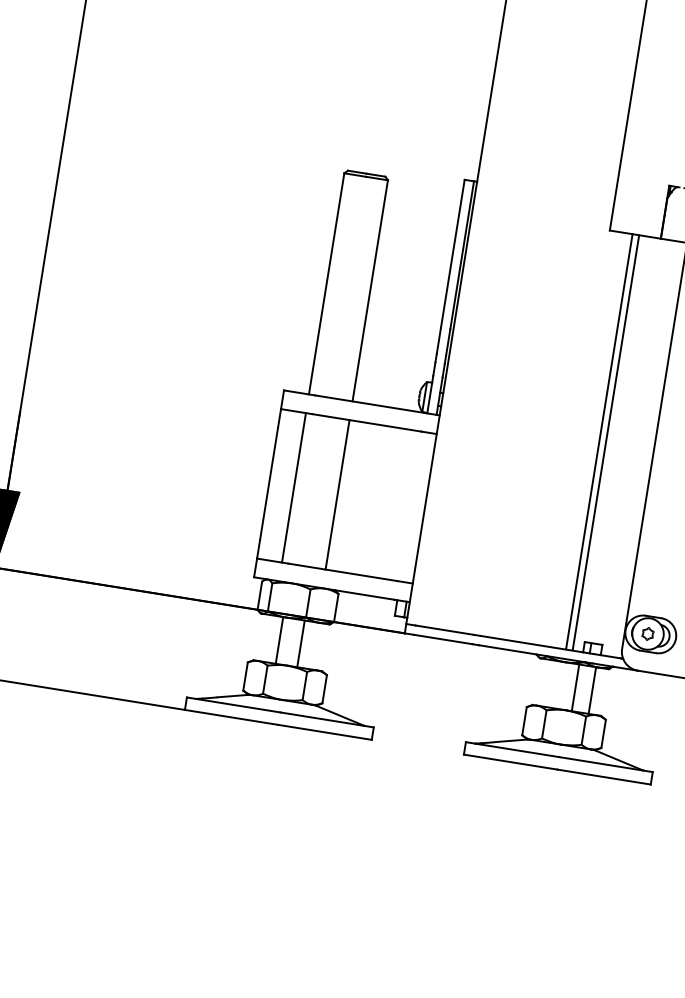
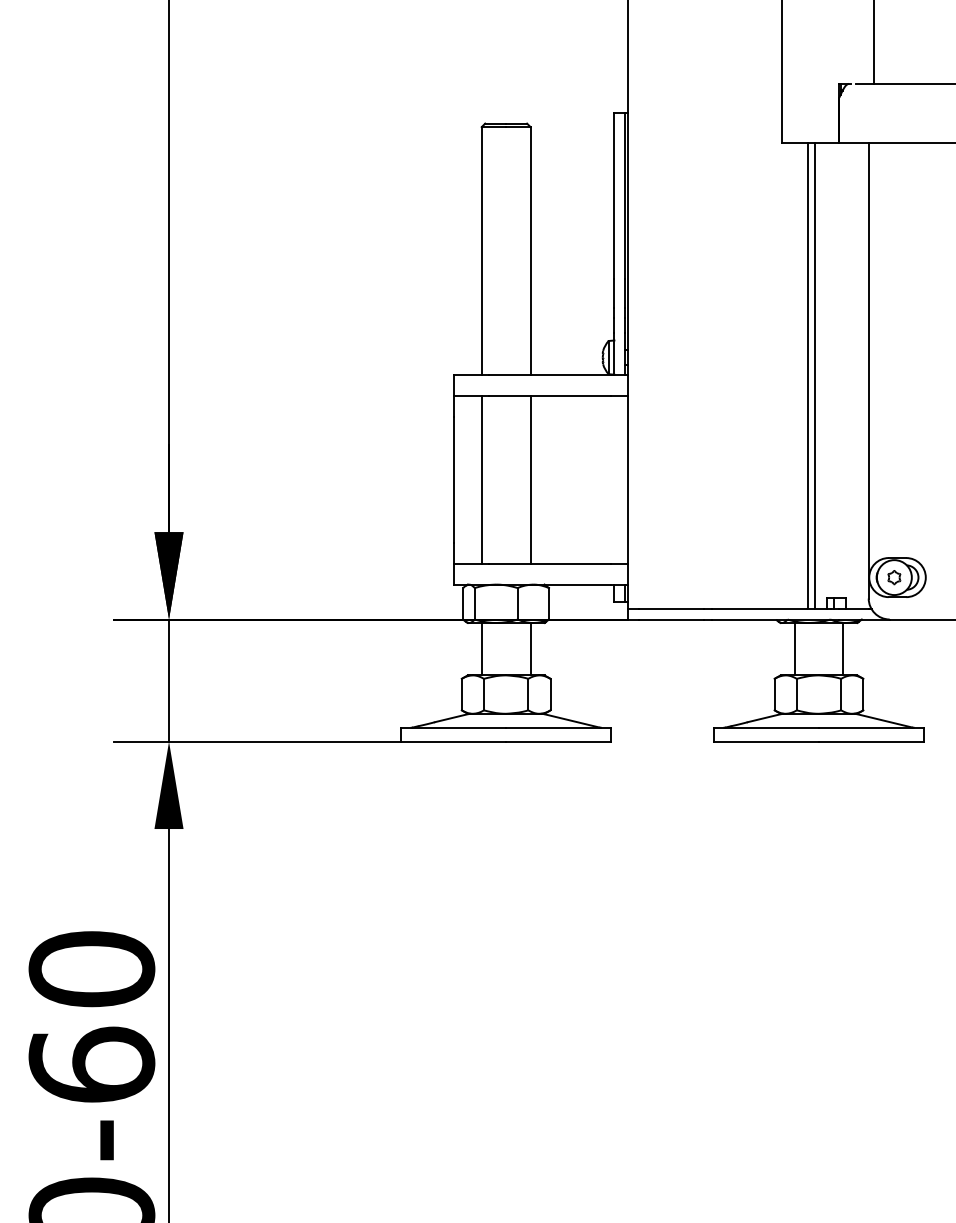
line: (279, 640) -> (530, 649), moved
line: (300, 644) -> (481, 649), moved
line: (575, 688) -> (794, 649), moved

